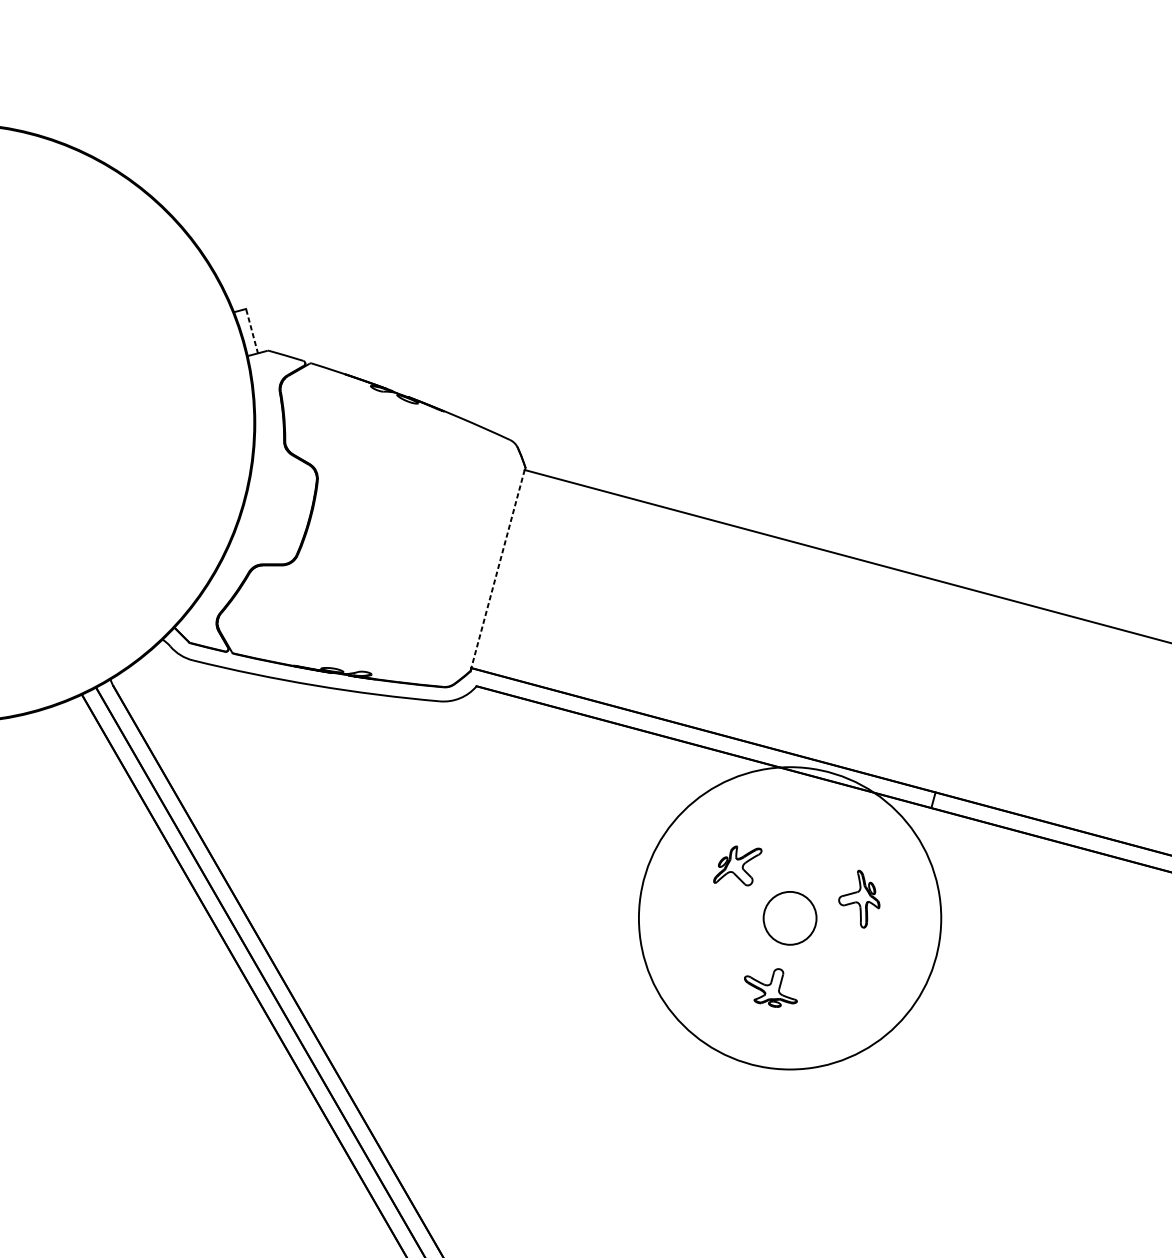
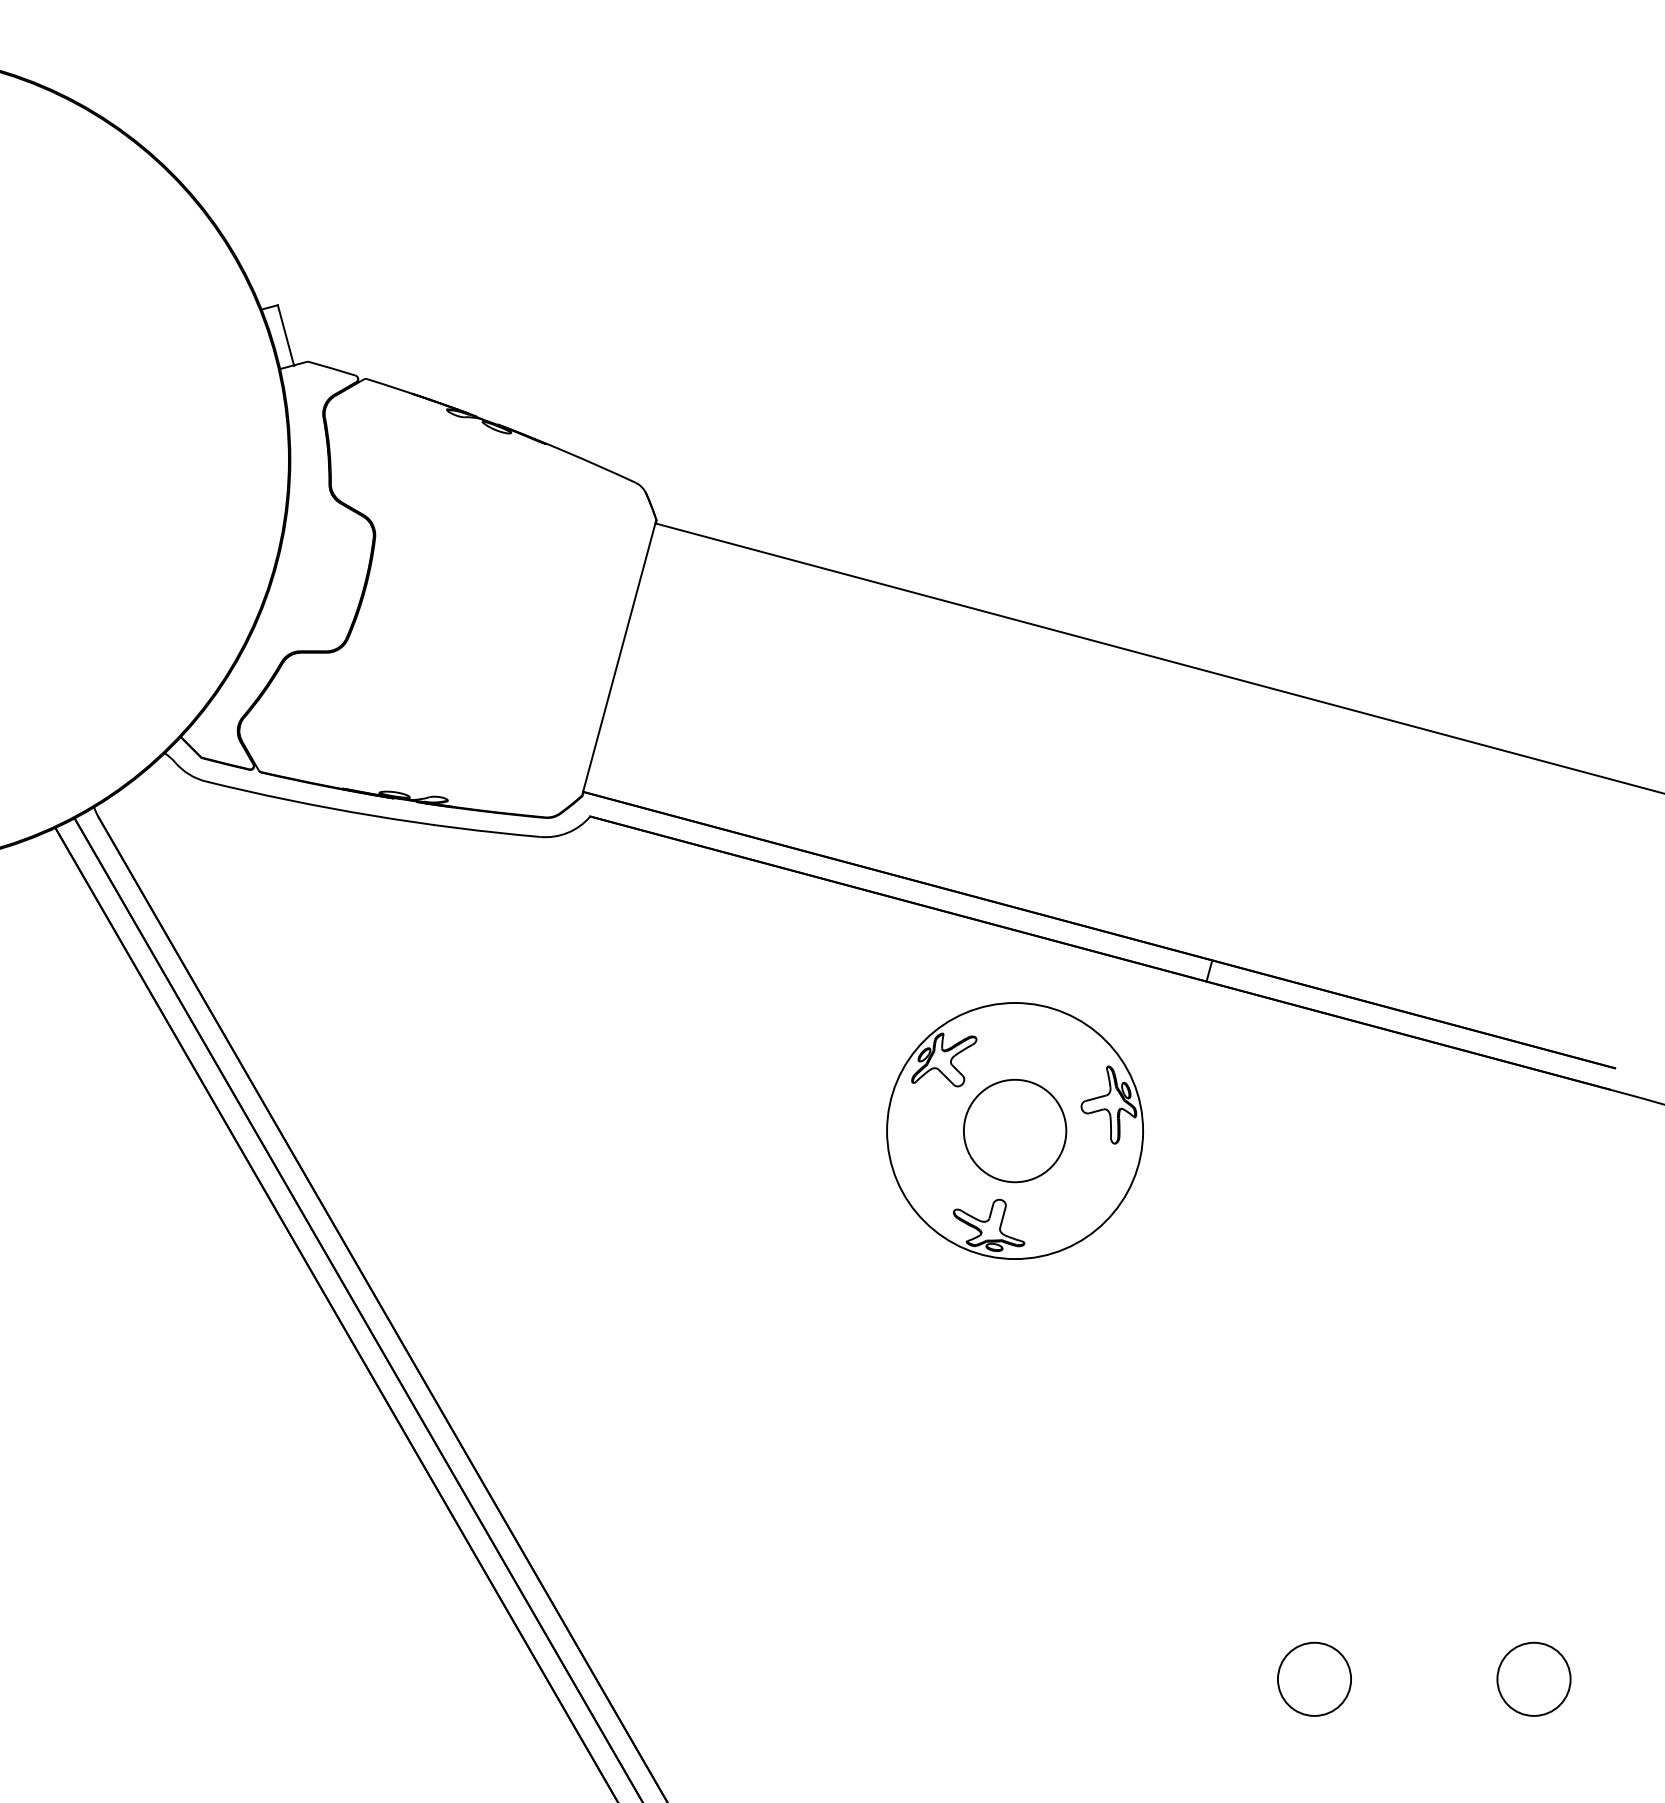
line: (251, 331) -> (285, 335), dashed -> solid
line: (498, 568) -> (619, 657), dashed -> solid
circle: (789, 917) -> (1014, 1130), size x1.43
circle: (790, 917) -> (1015, 1130), size x0.62

